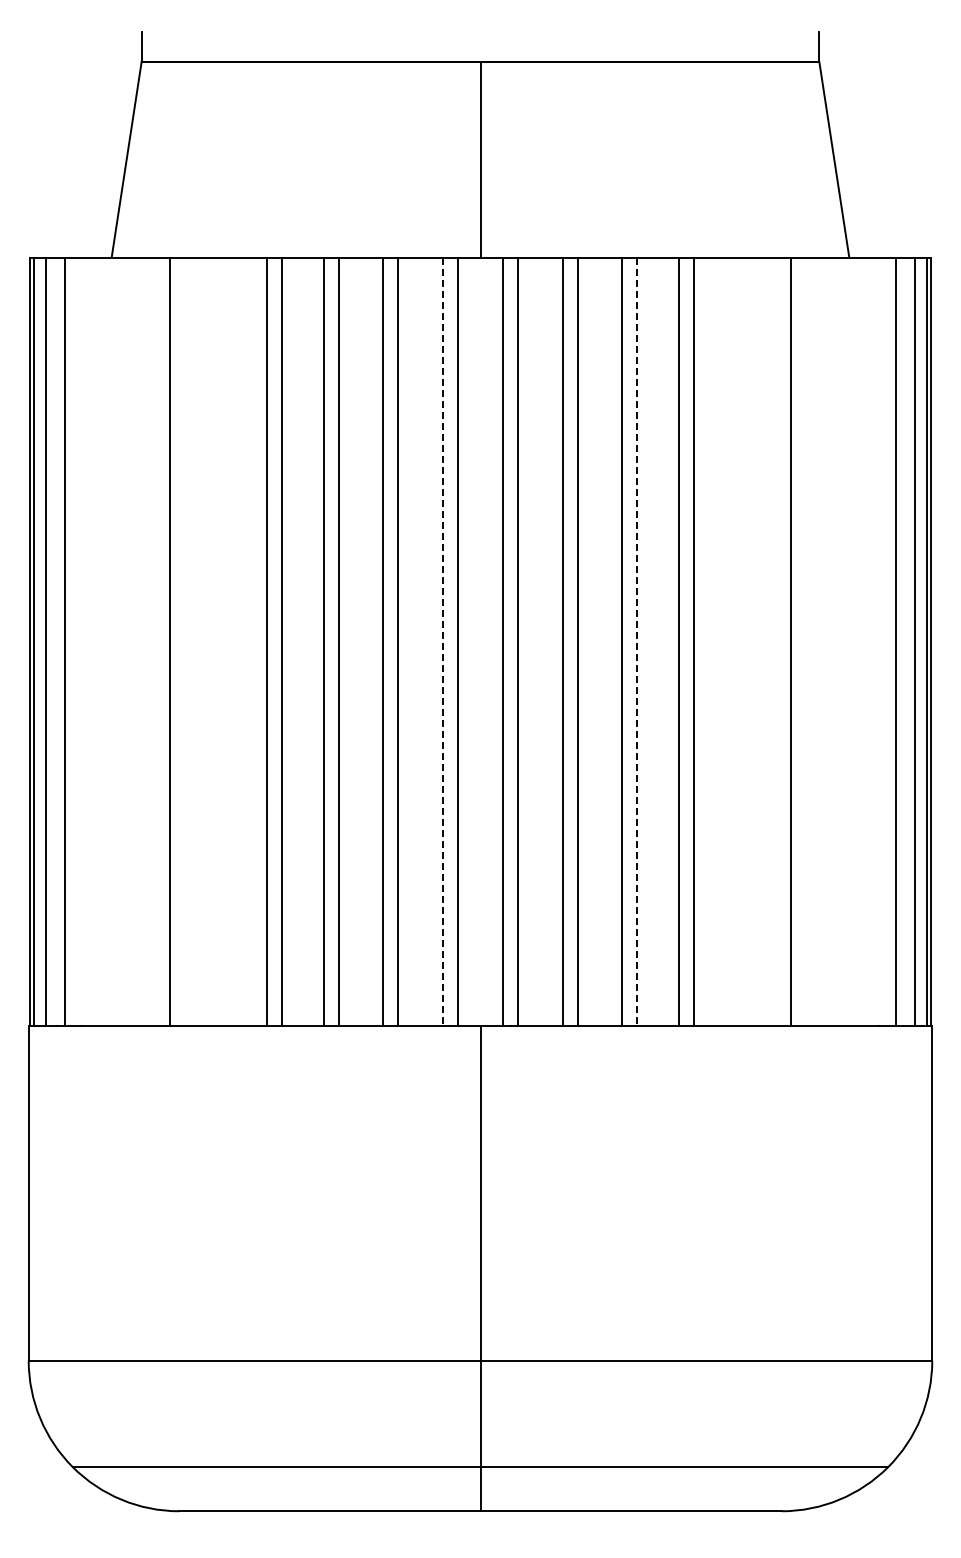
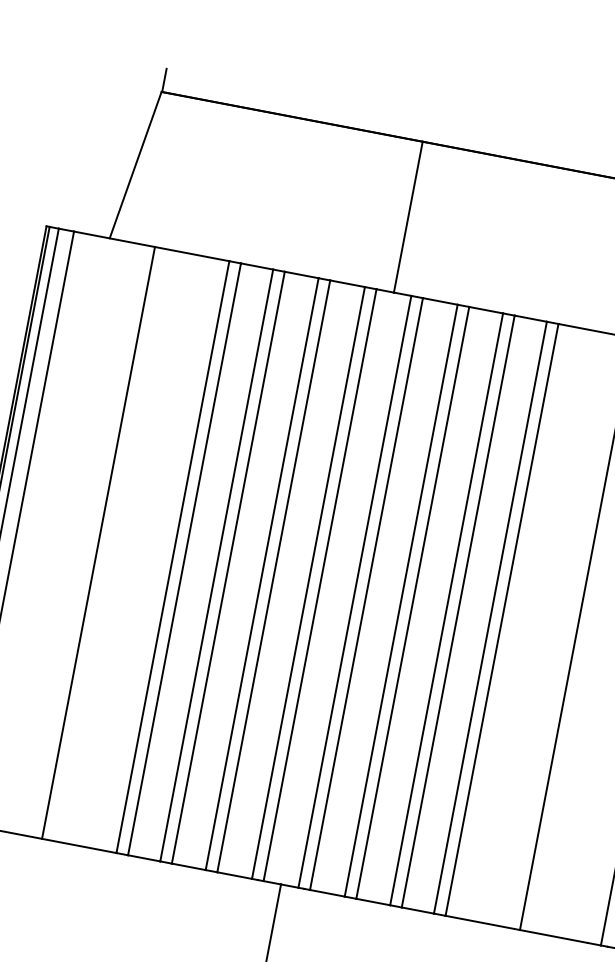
line: (442, 642) -> (308, 583), dashed -> solid
line: (637, 642) -> (458, 612), dashed -> solid

